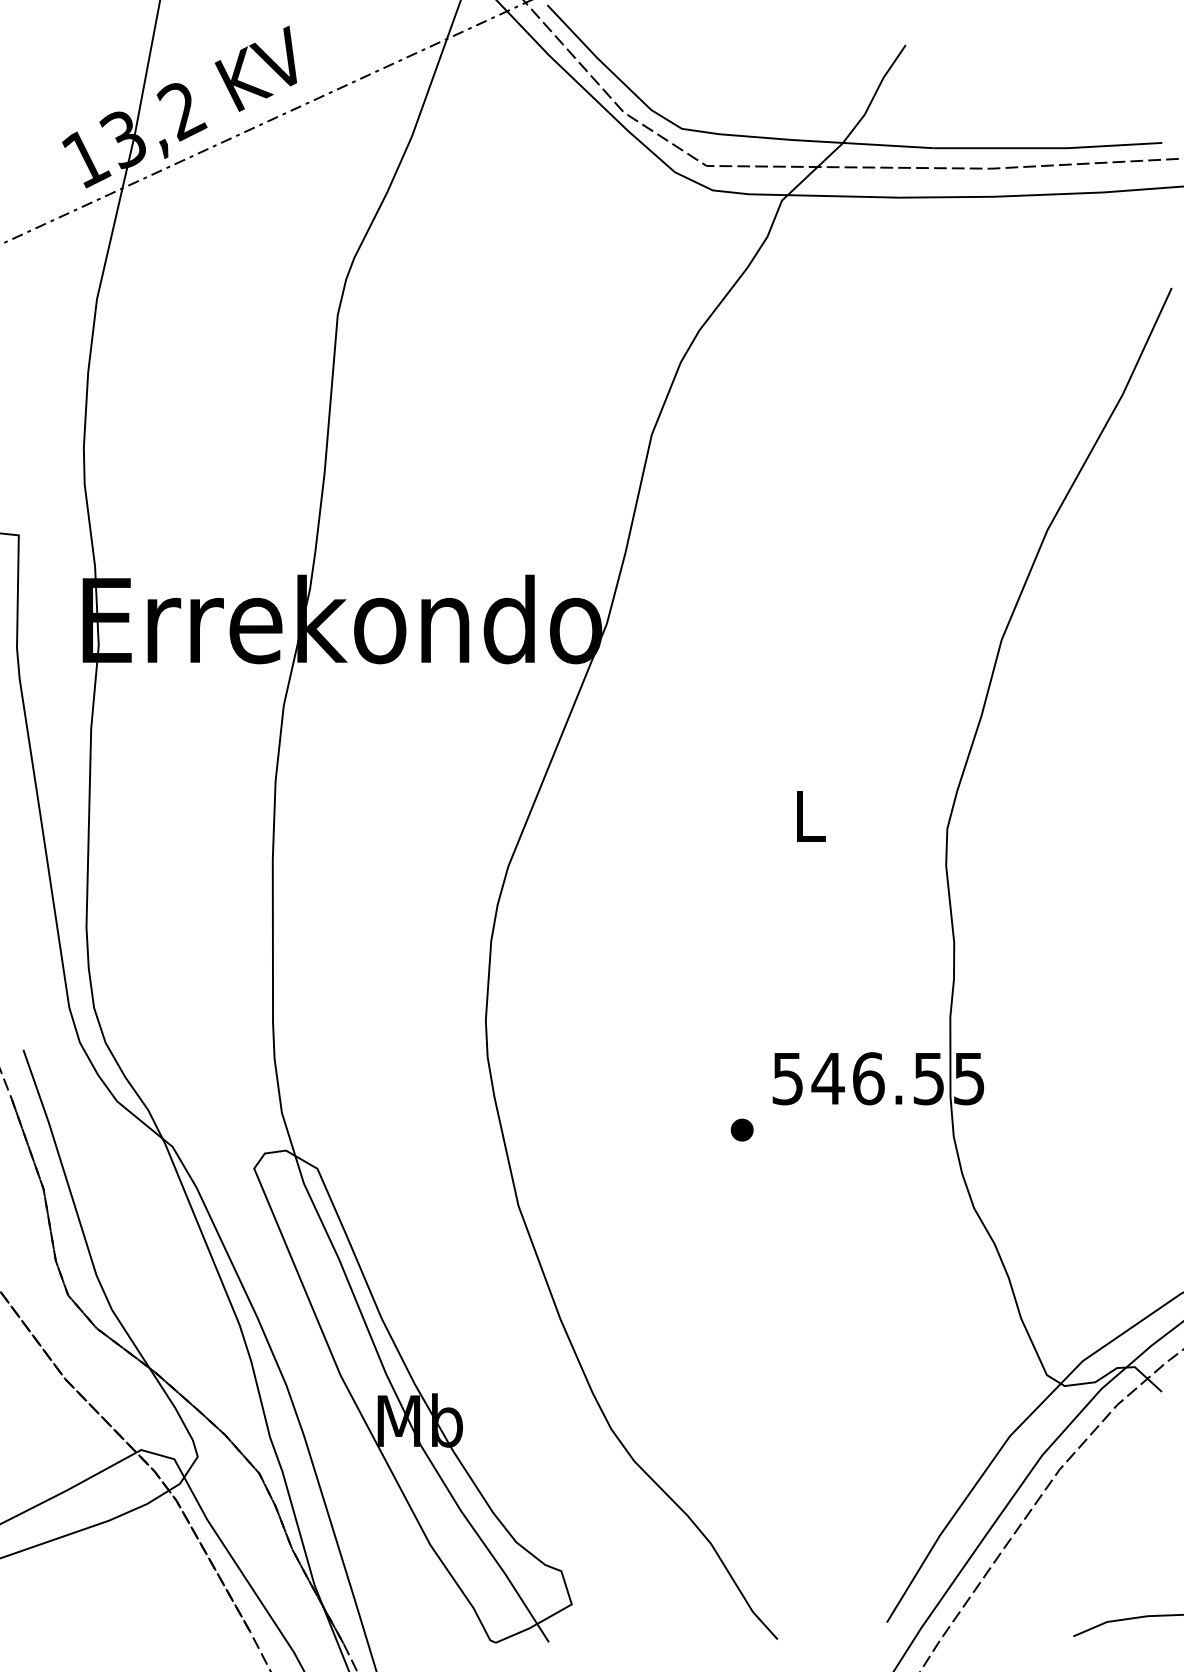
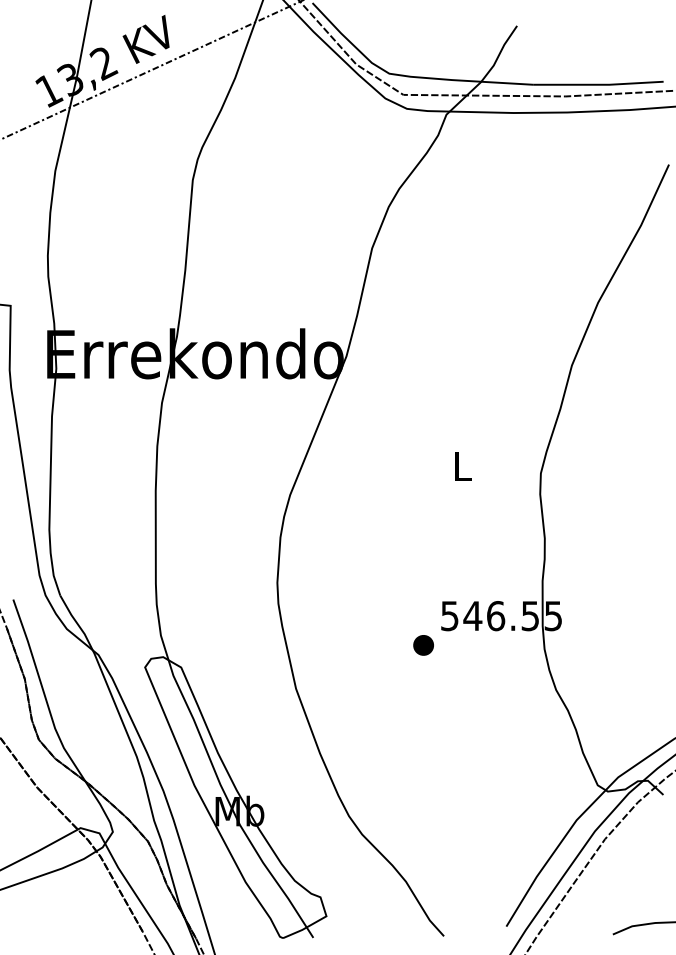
part: (741, 1130) -> (423, 645), size x1.6

